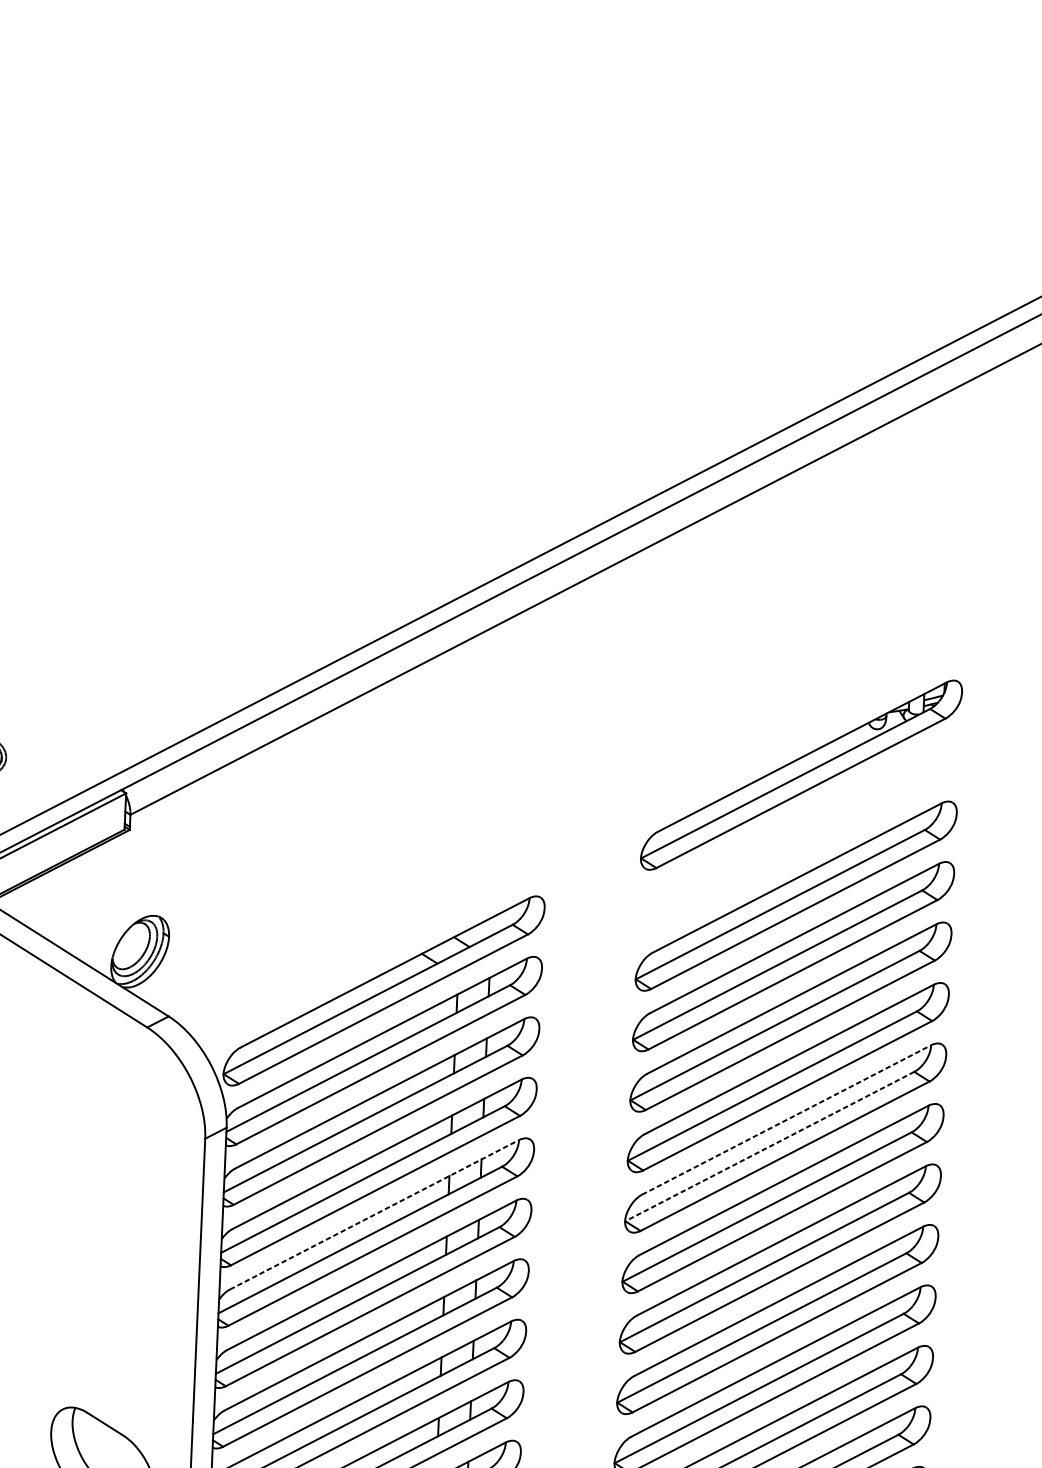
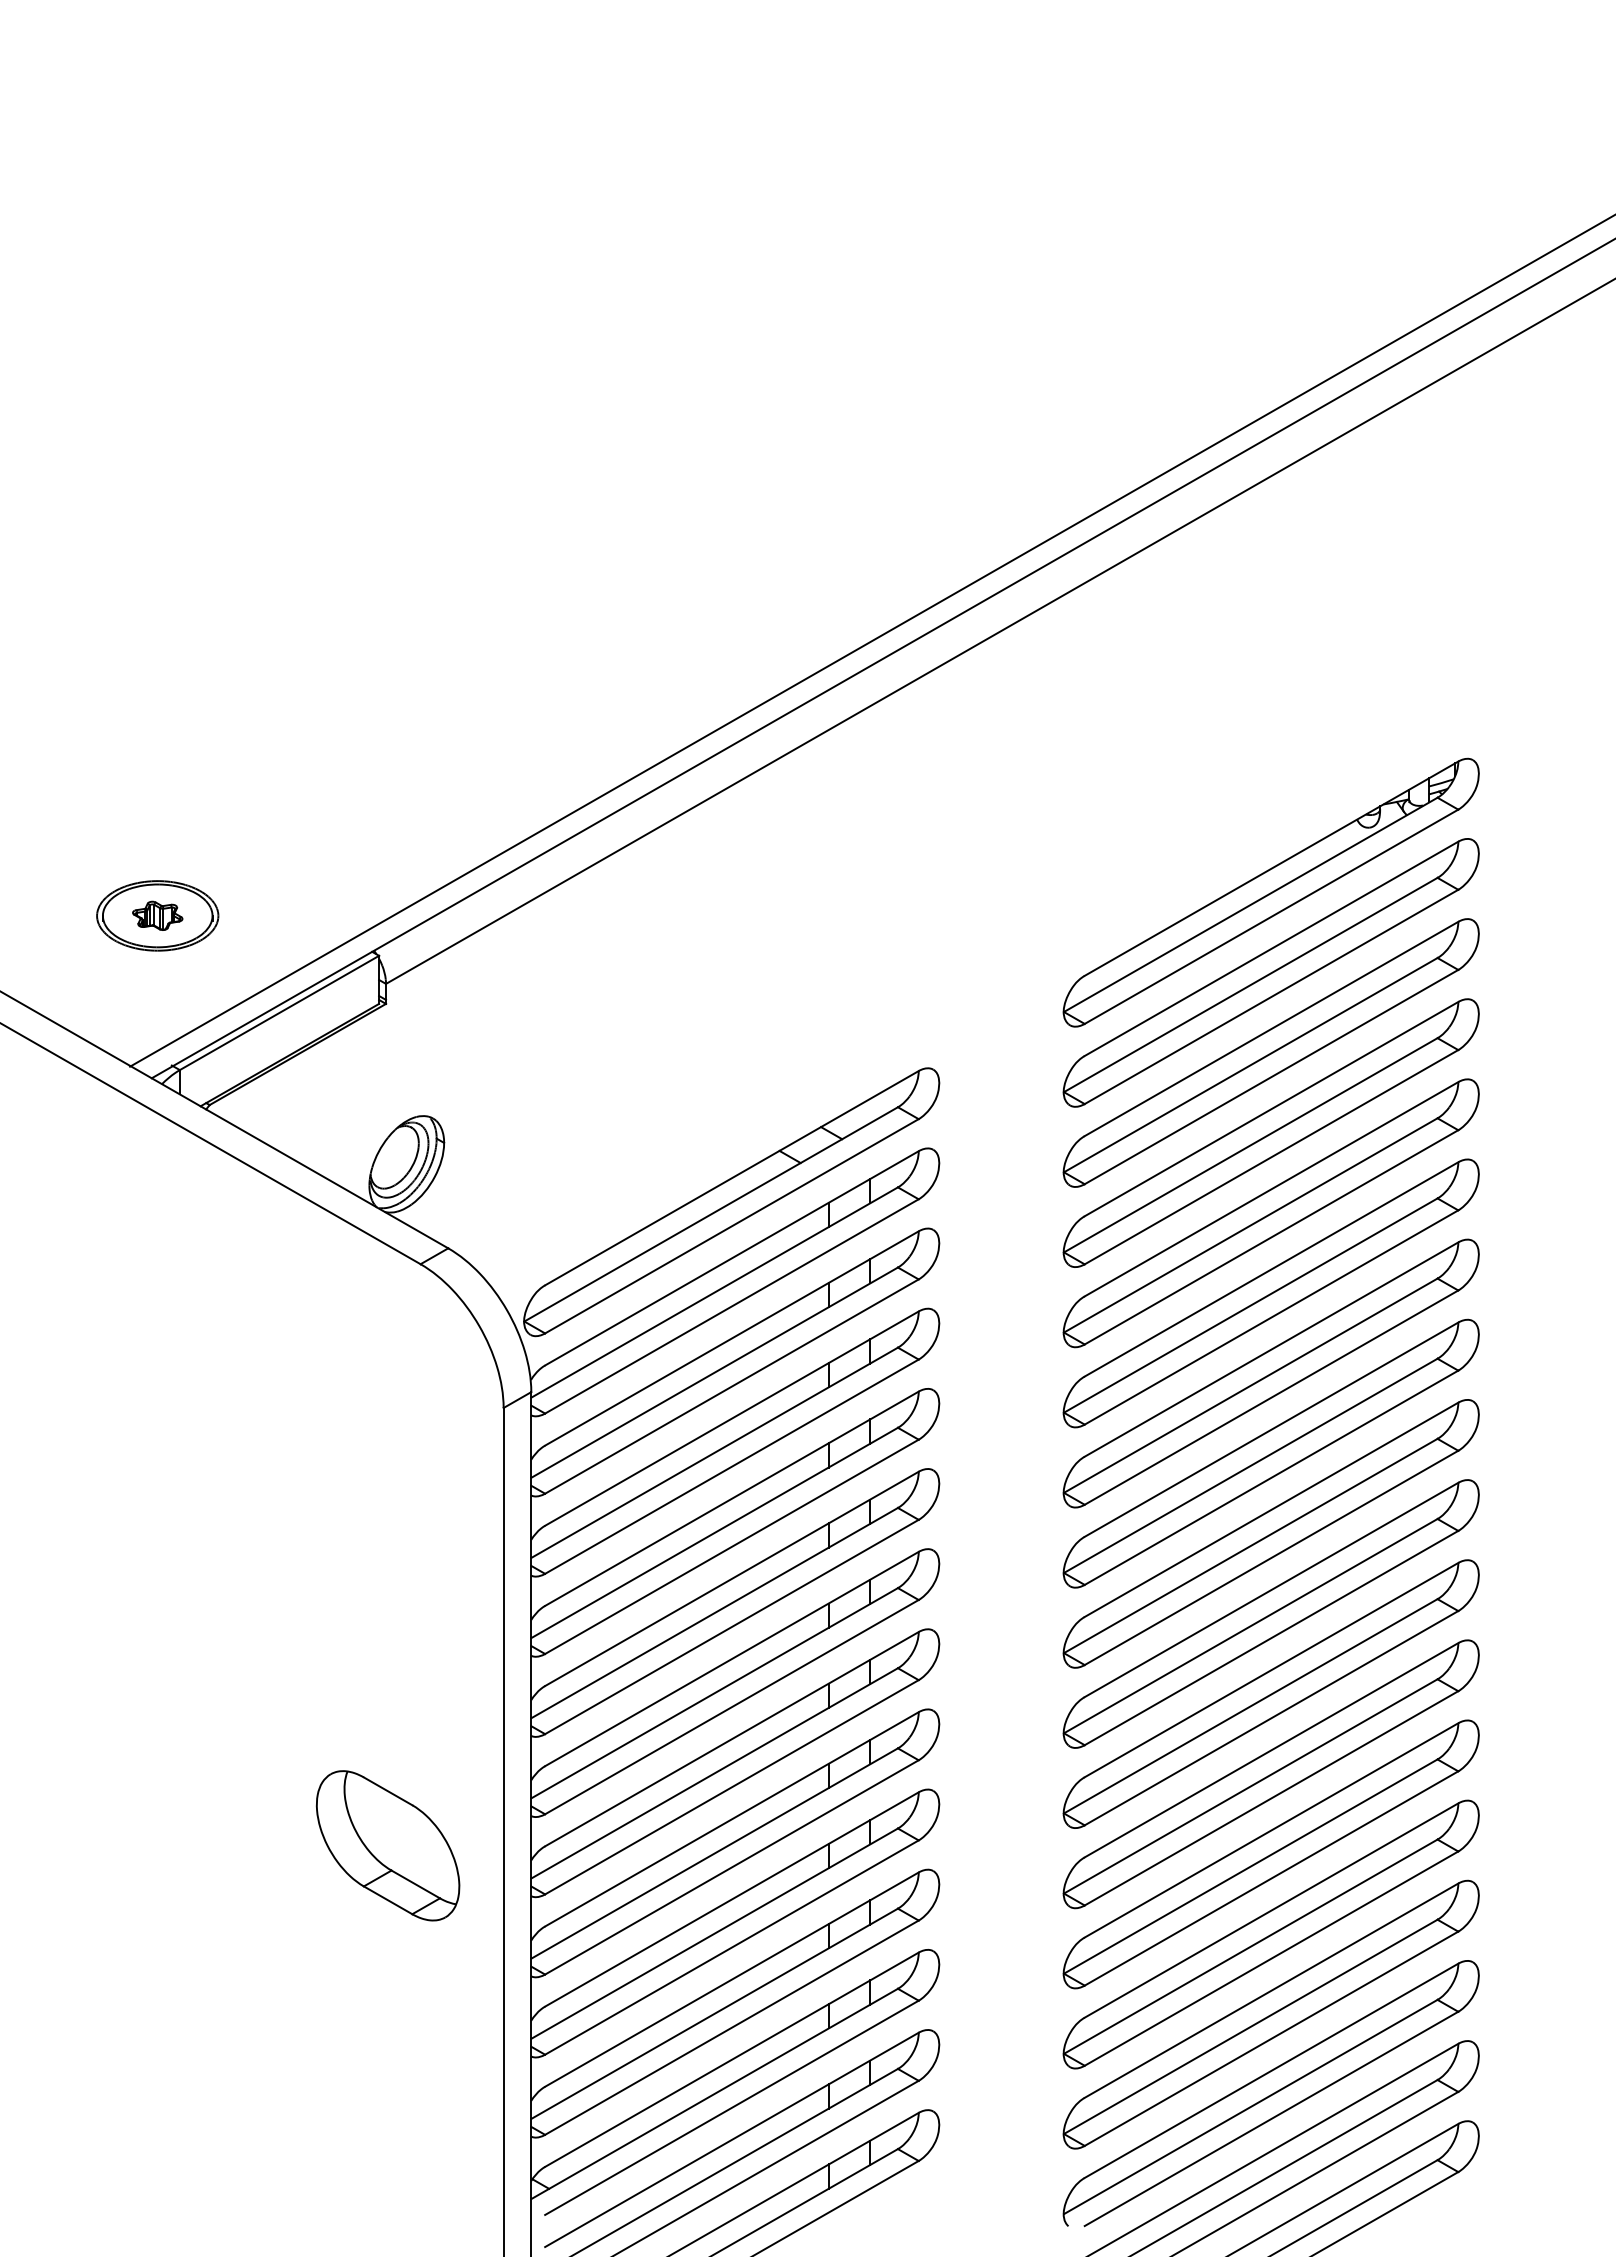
part: (798, 835) -> (1270, 972), added
line: (786, 1119) -> (1271, 1349), dashed -> solid
line: (769, 1146) -> (1250, 1385), dashed -> solid
line: (374, 1214) -> (732, 1498), dashed -> solid

